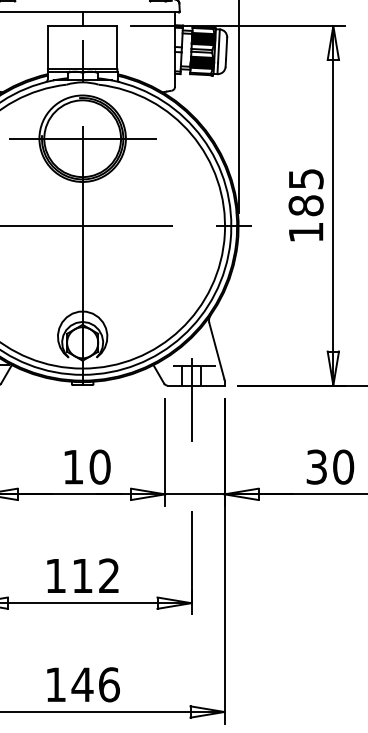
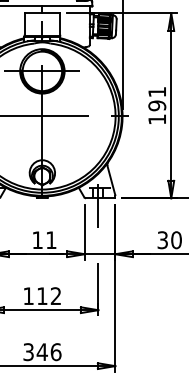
text: (306, 193) -> (157, 99), 185 -> 191
text: (100, 467) -> (51, 240), 10 -> 11
text: (55, 685) -> (28, 352), 146 -> 346

